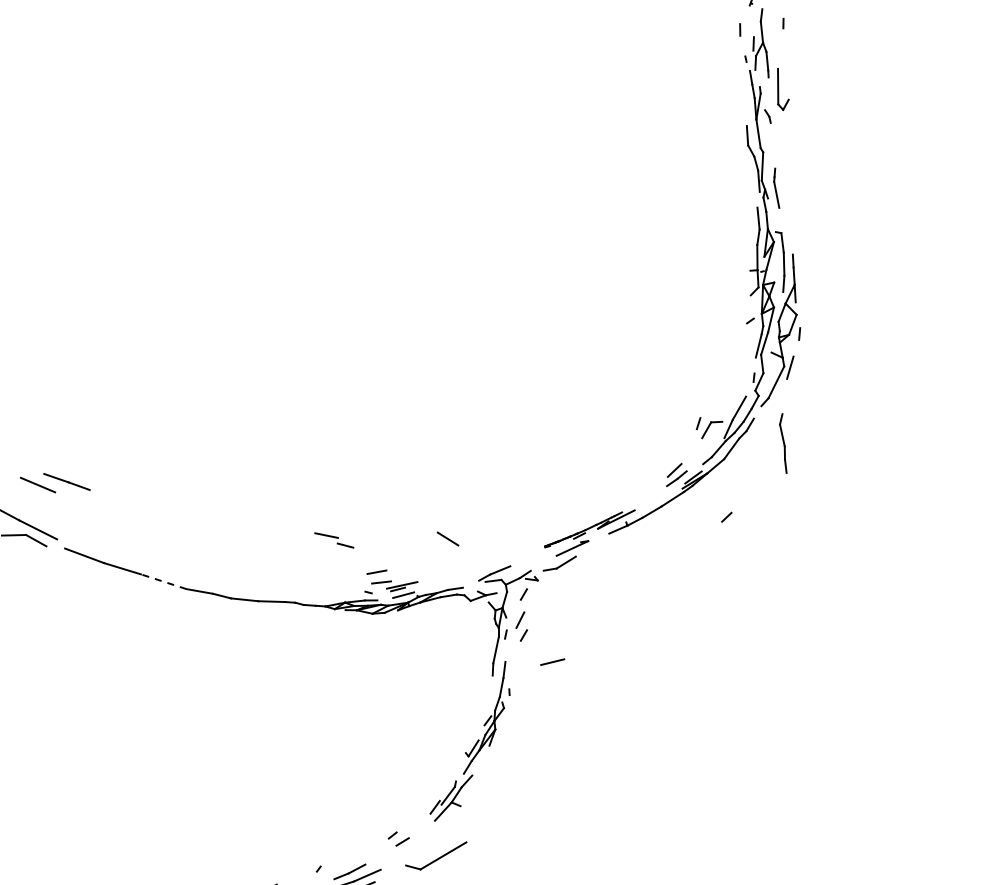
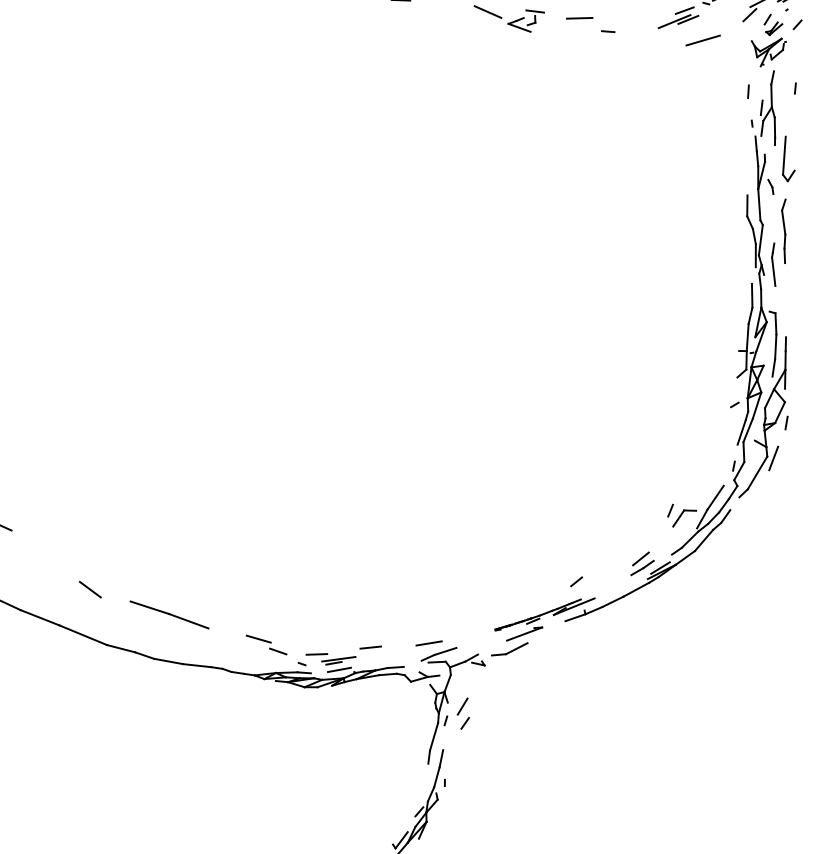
part: (783, 443) -> (784, 231), moved
line: (726, 516) -> (576, 580), moved
line: (447, 538) -> (89, 589), moved
part: (334, 540) -> (266, 645), moved
line: (242, 556) -> (169, 614), added
line: (376, 571) -> (370, 646), moved
line: (163, 581) -> (82, 634), dashed -> solid
line: (523, 594) -> (468, 679), removed
line: (552, 661) -> (428, 642), moved

